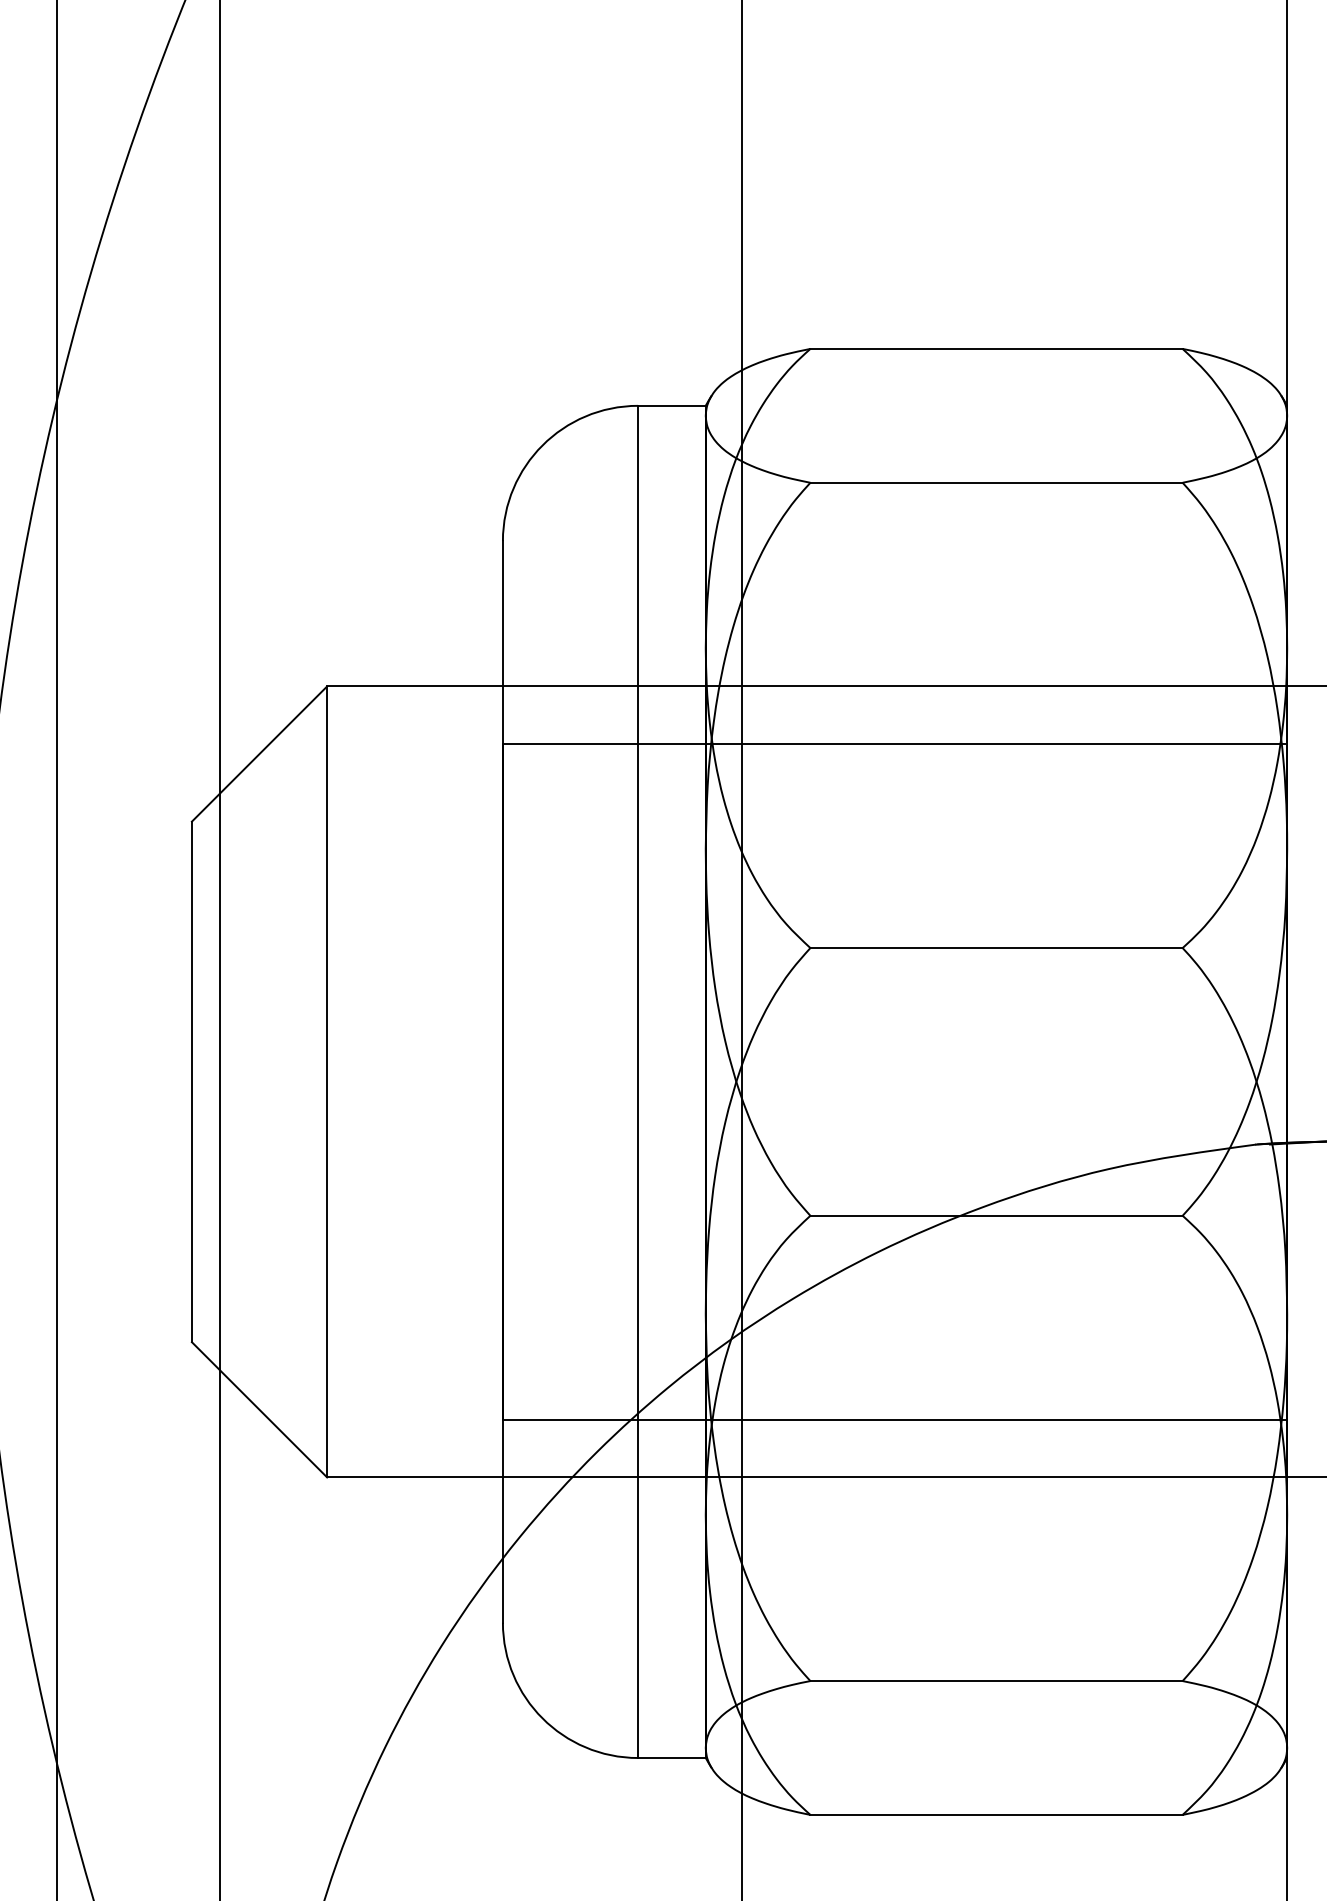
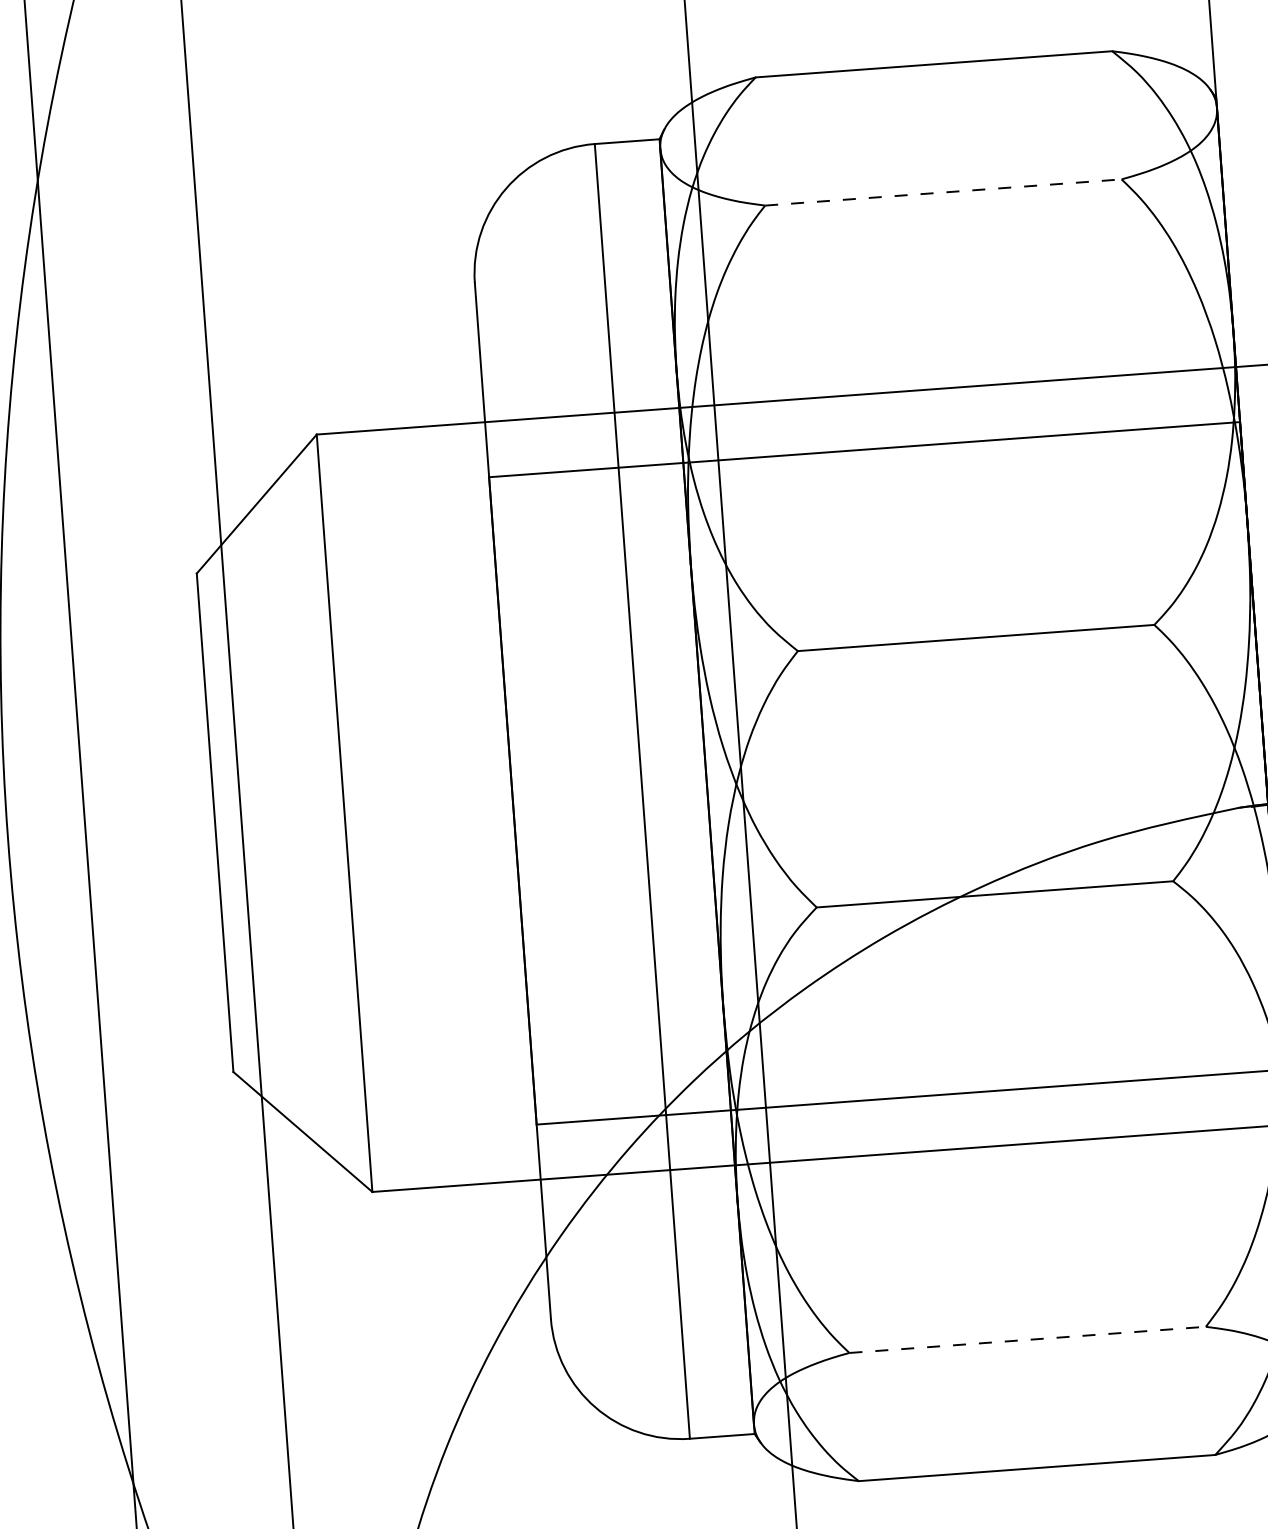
line: (997, 482) -> (944, 192), solid -> dashed
line: (997, 1681) -> (1028, 1340), solid -> dashed

